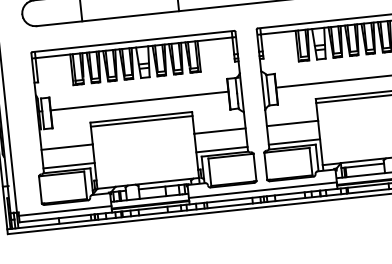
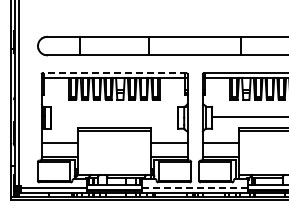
line: (133, 41) -> (114, 73), solid -> dashed
line: (139, 101) -> (114, 116), removed
line: (263, 190) -> (195, 188), solid -> dashed

